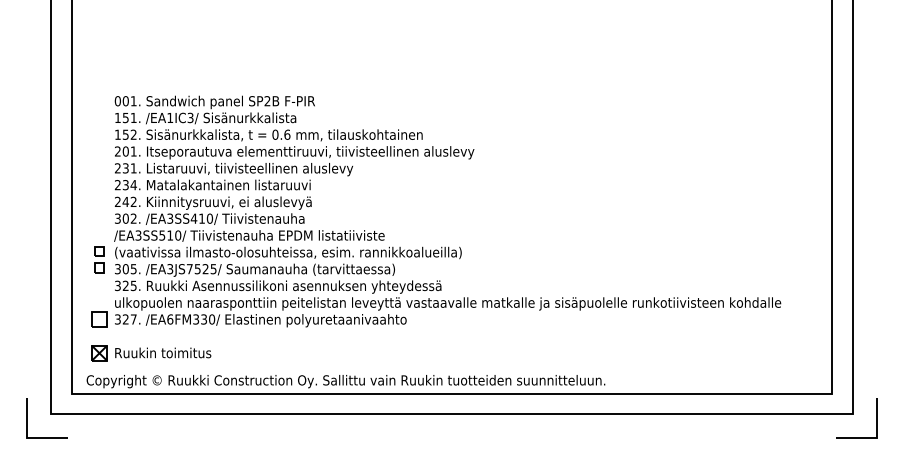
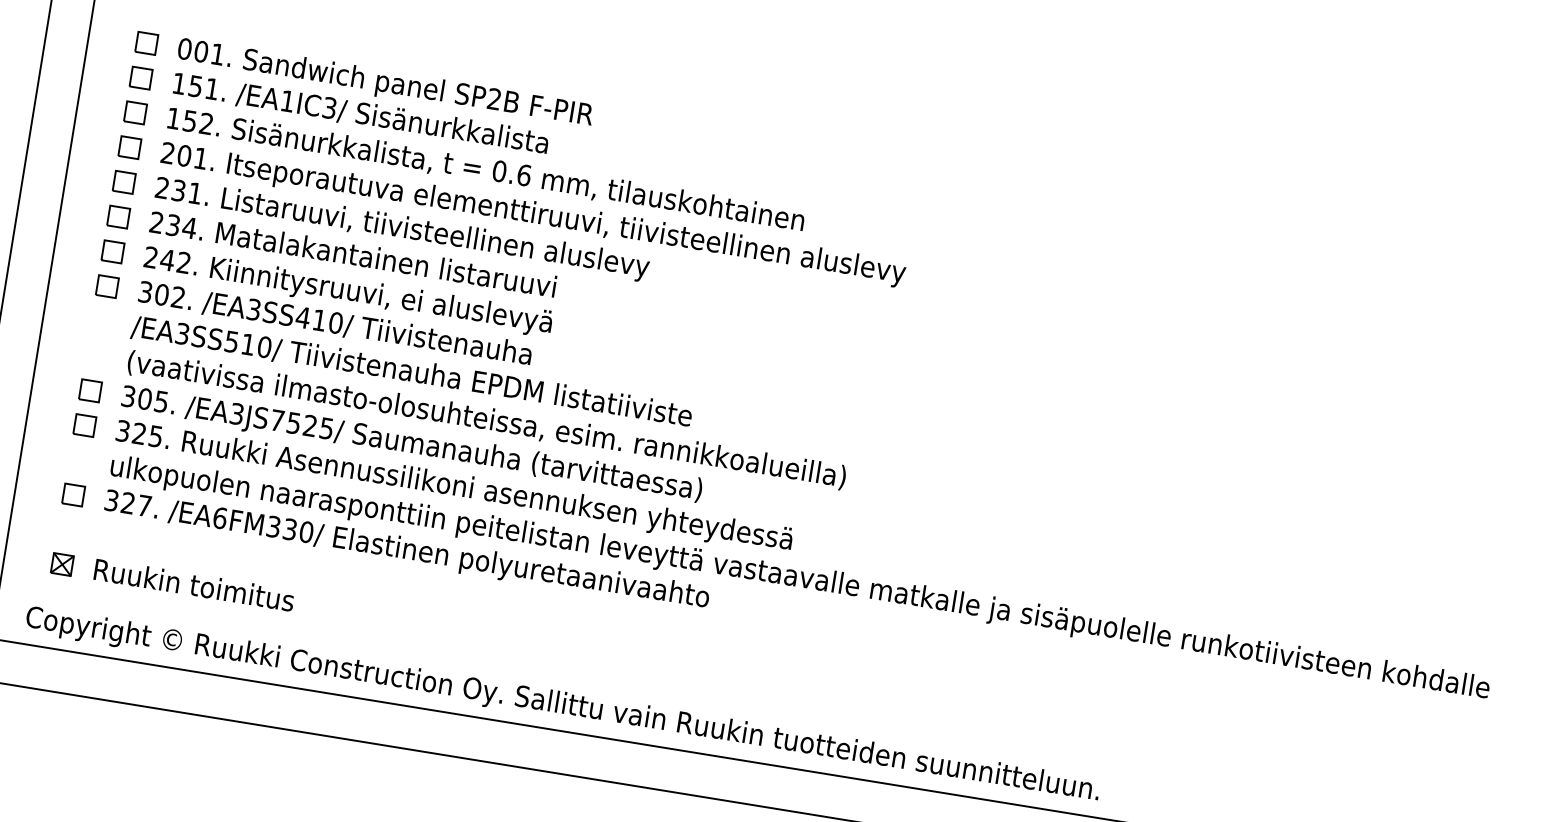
part: (99, 160) -> (126, 165), added
part: (99, 259) -> (87, 407), moved
part: (99, 319) -> (73, 494), size x0.62
part: (99, 353) -> (62, 564), size x0.62

